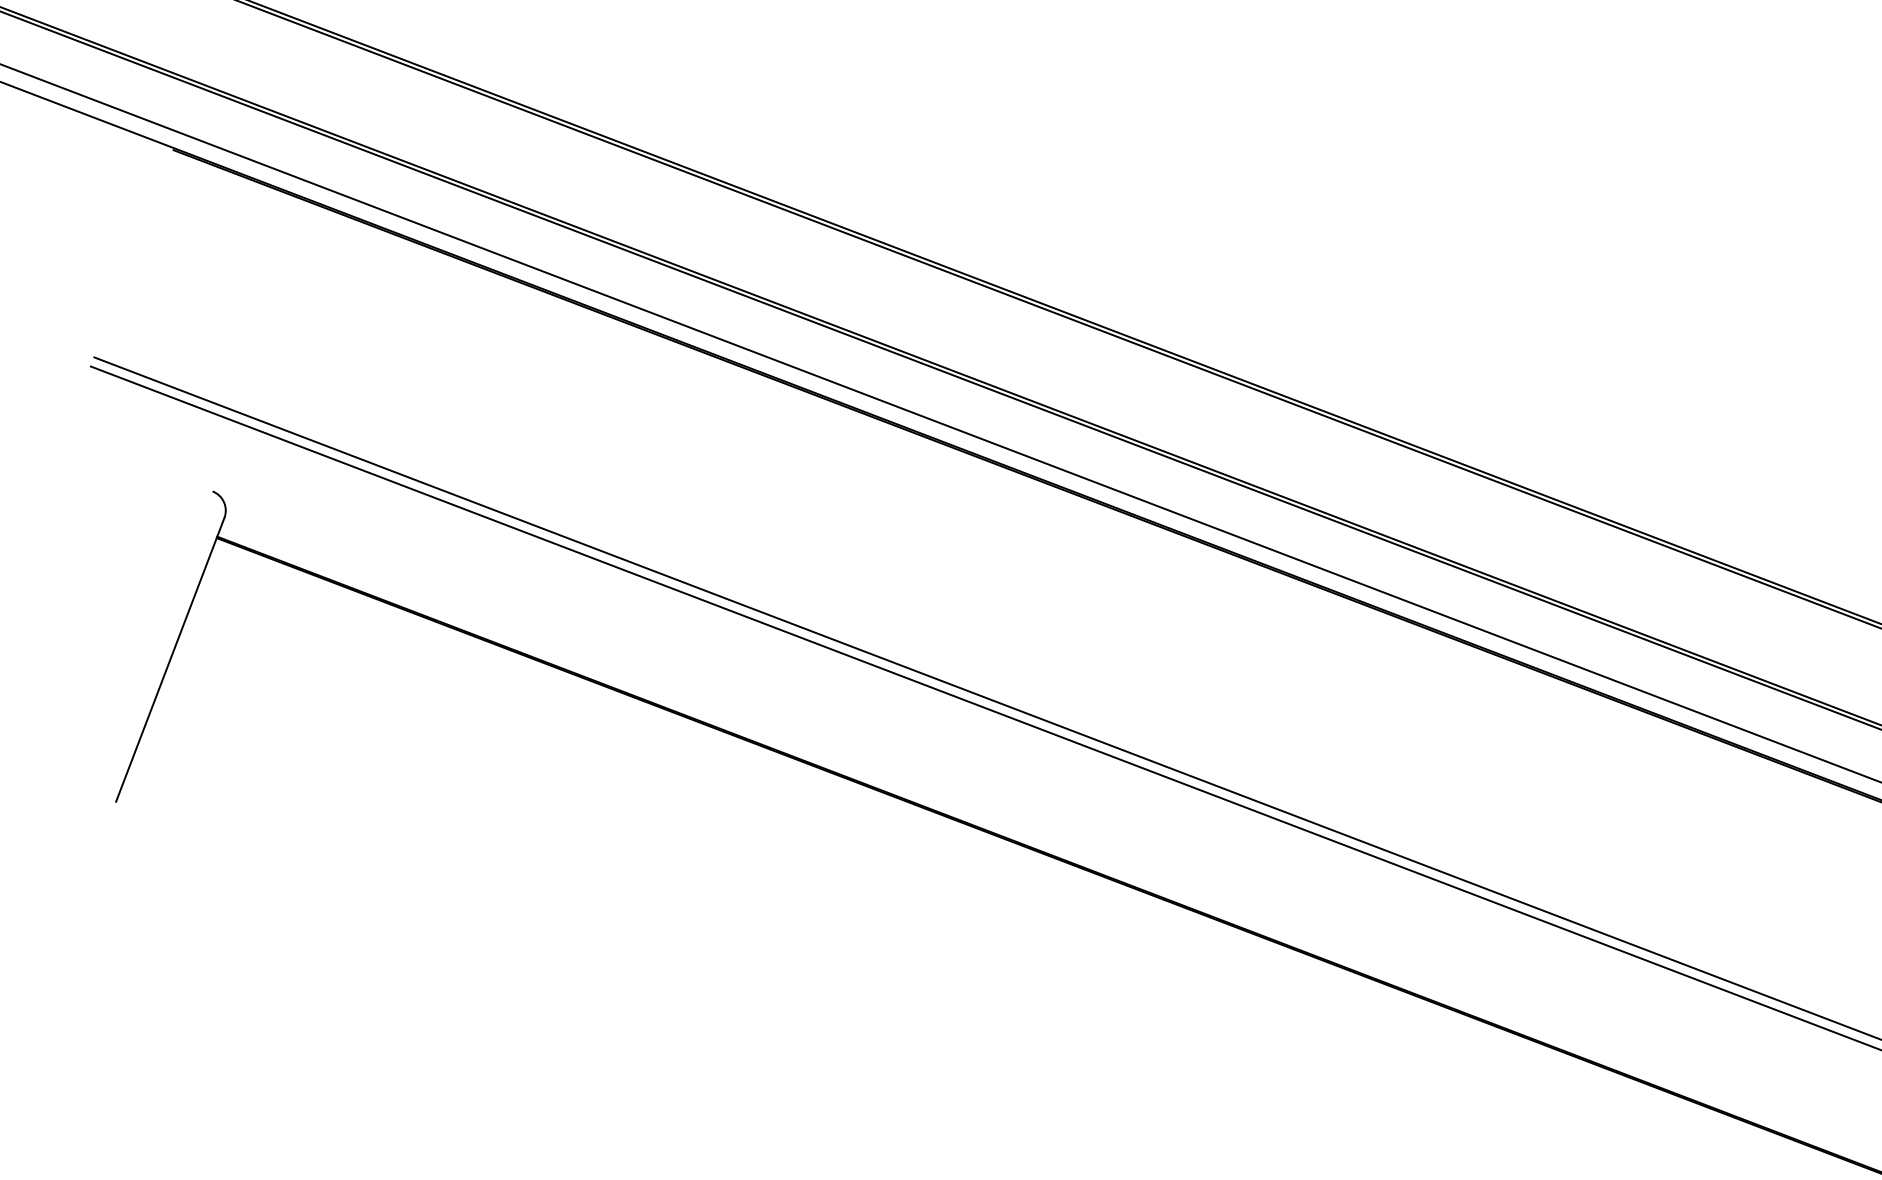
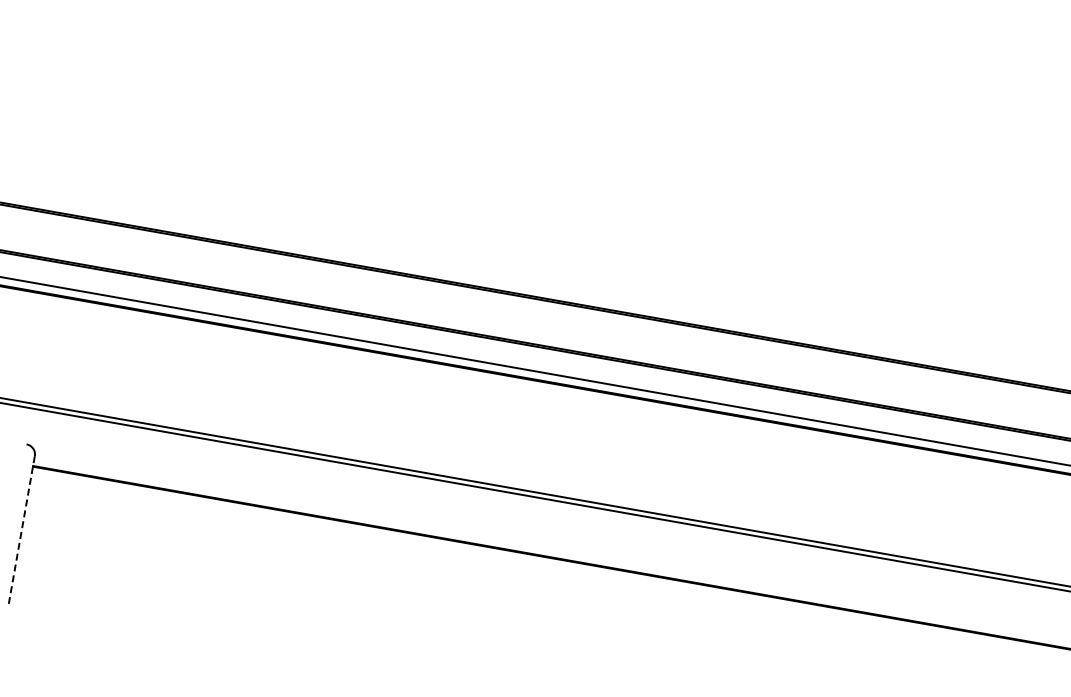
line: (169, 660) -> (21, 530), solid -> dashed

